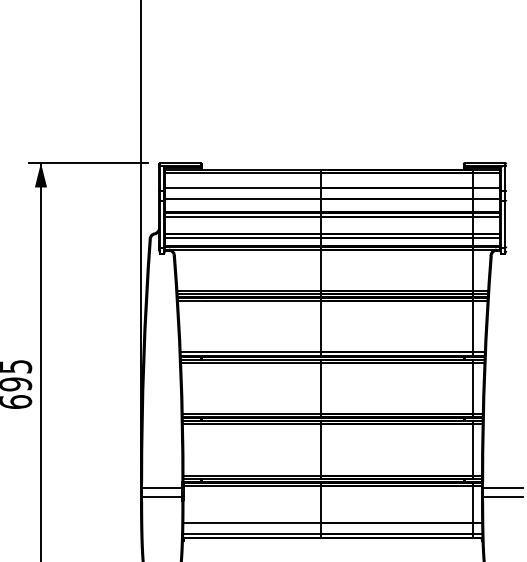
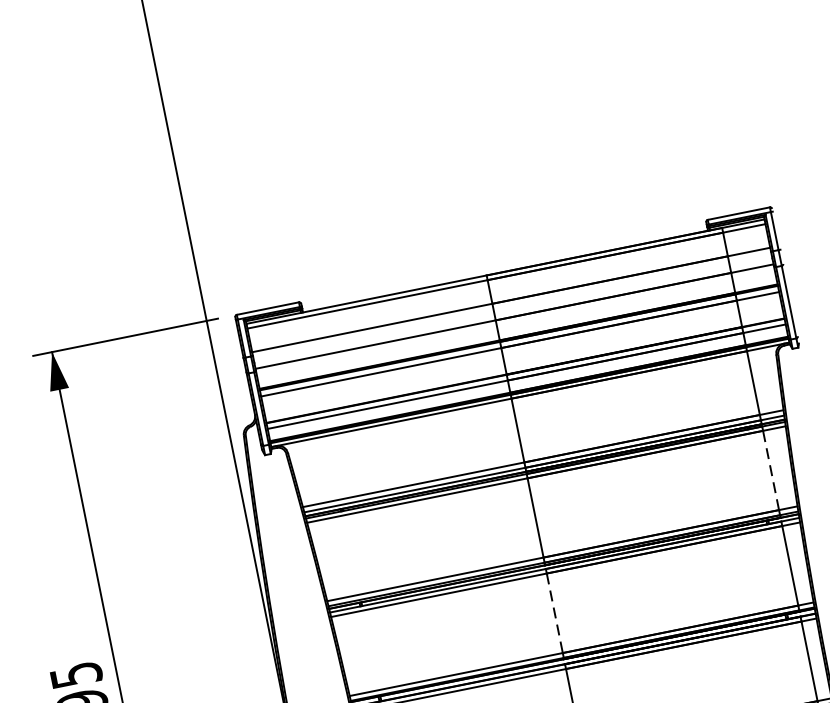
line: (472, 326) -> (770, 470), solid -> dashed
line: (320, 388) -> (554, 613), solid -> dashed

